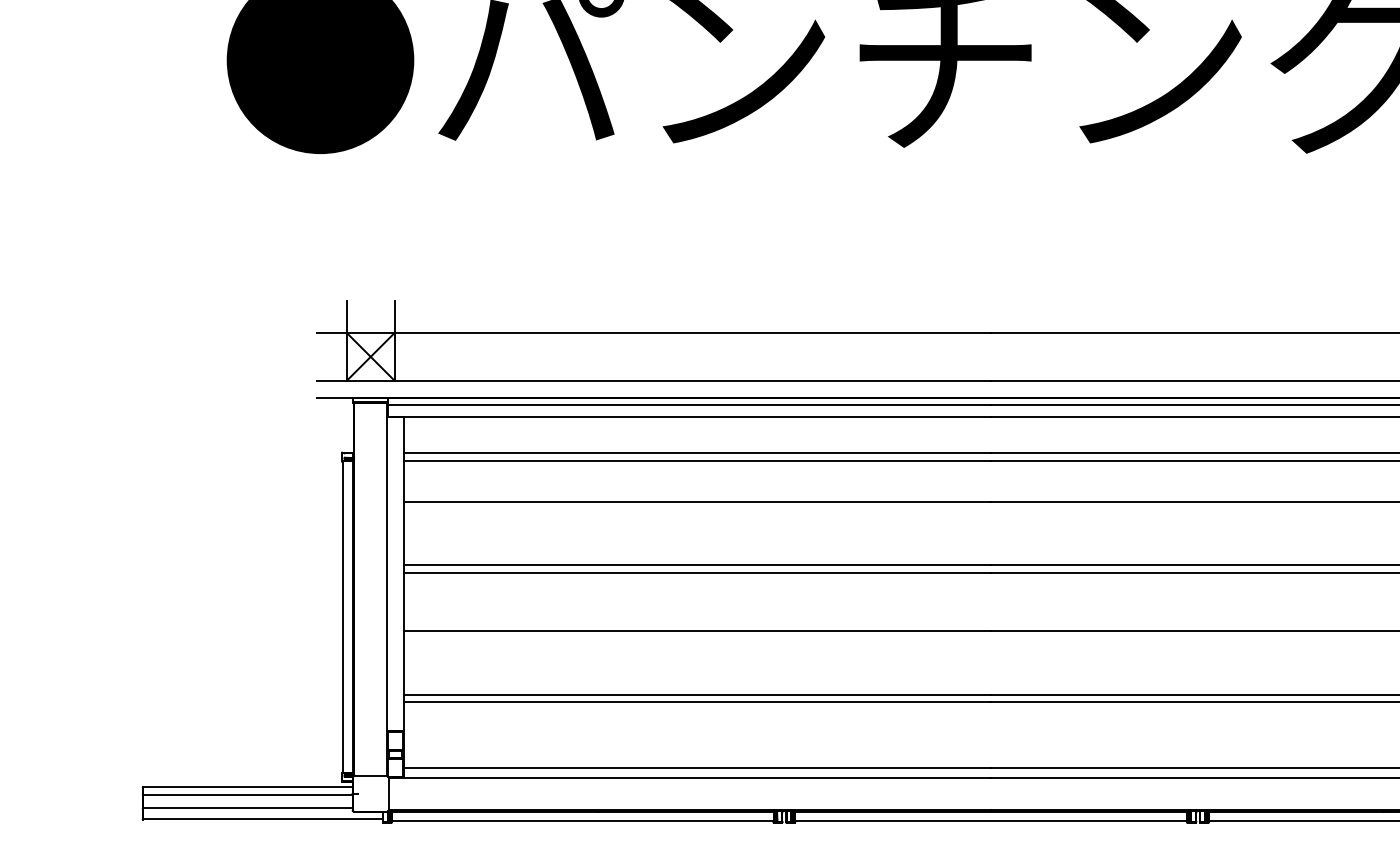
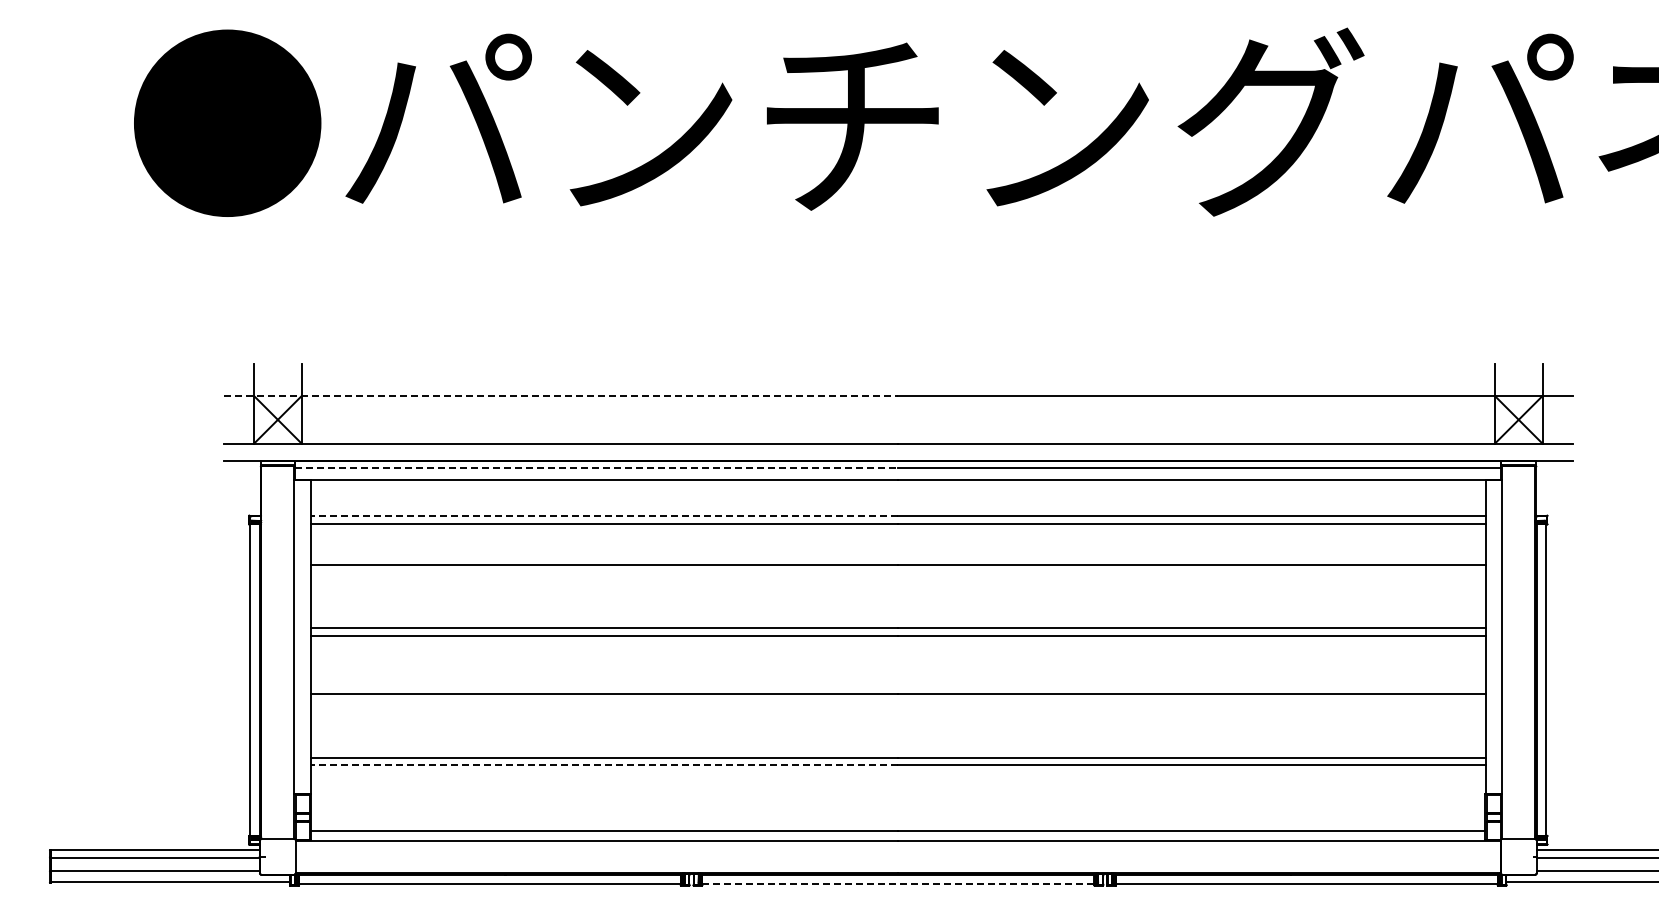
line: (654, 332) -> (561, 395), solid -> dashed
line: (689, 405) -> (596, 468), solid -> dashed
line: (697, 453) -> (604, 516), solid -> dashed
line: (697, 702) -> (604, 765), solid -> dashed
line: (991, 821) -> (898, 884), solid -> dashed

